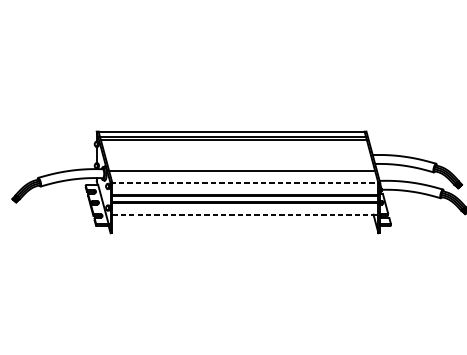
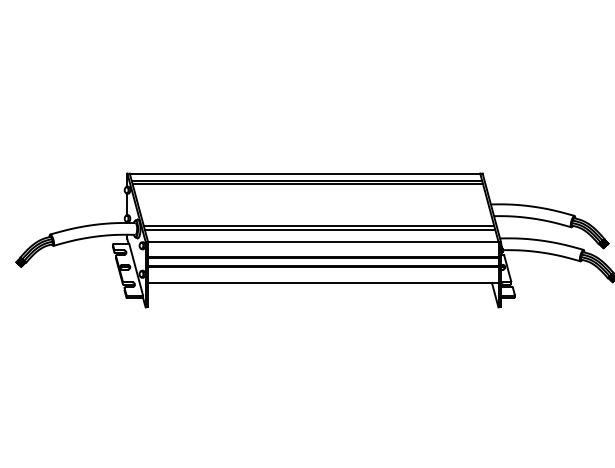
line: (242, 174) -> (319, 229), added
line: (245, 183) -> (323, 241), dashed -> solid
line: (245, 214) -> (323, 282), dashed -> solid

